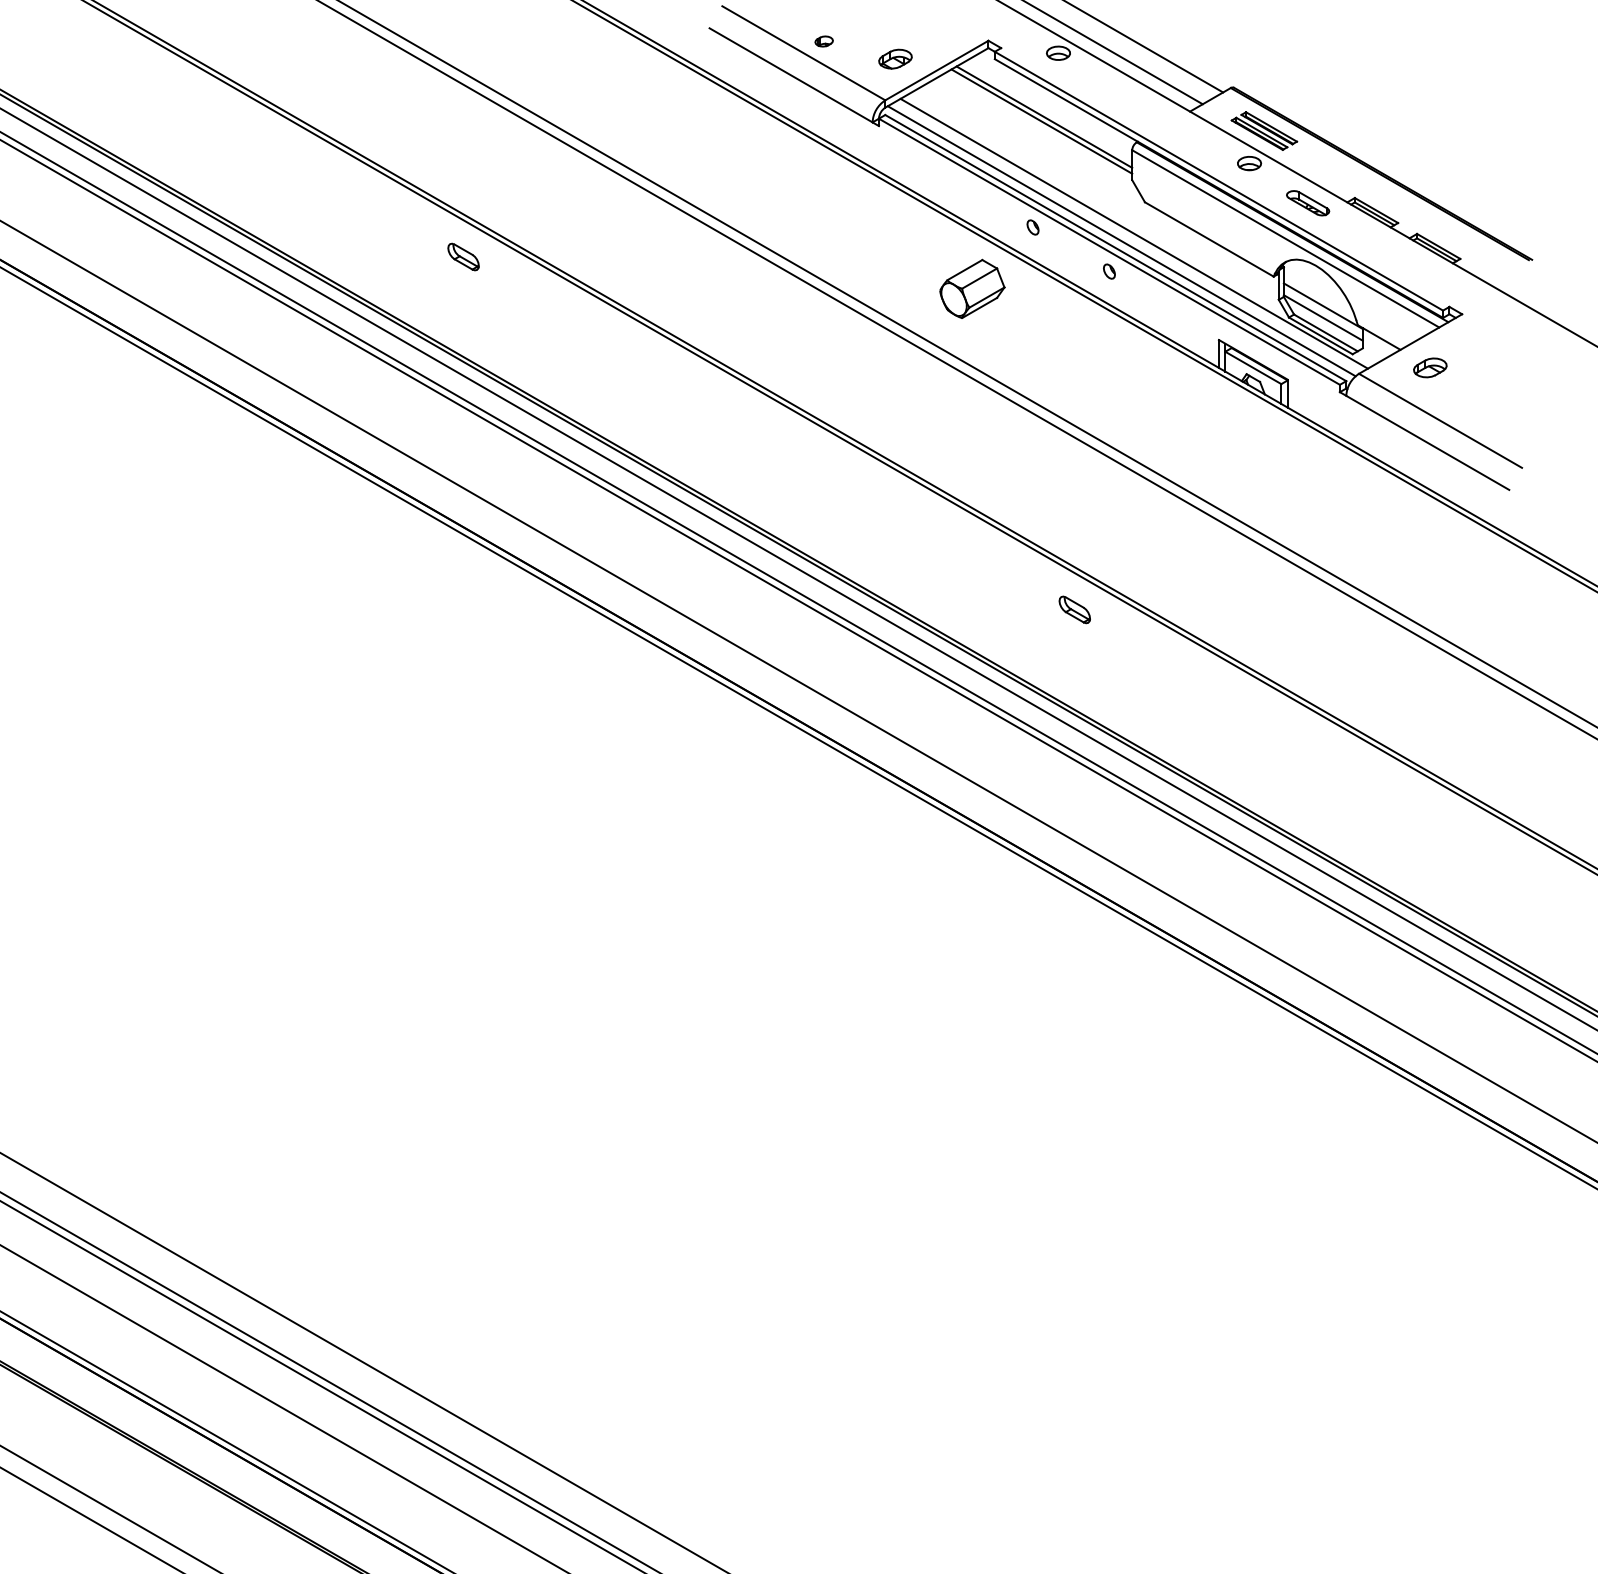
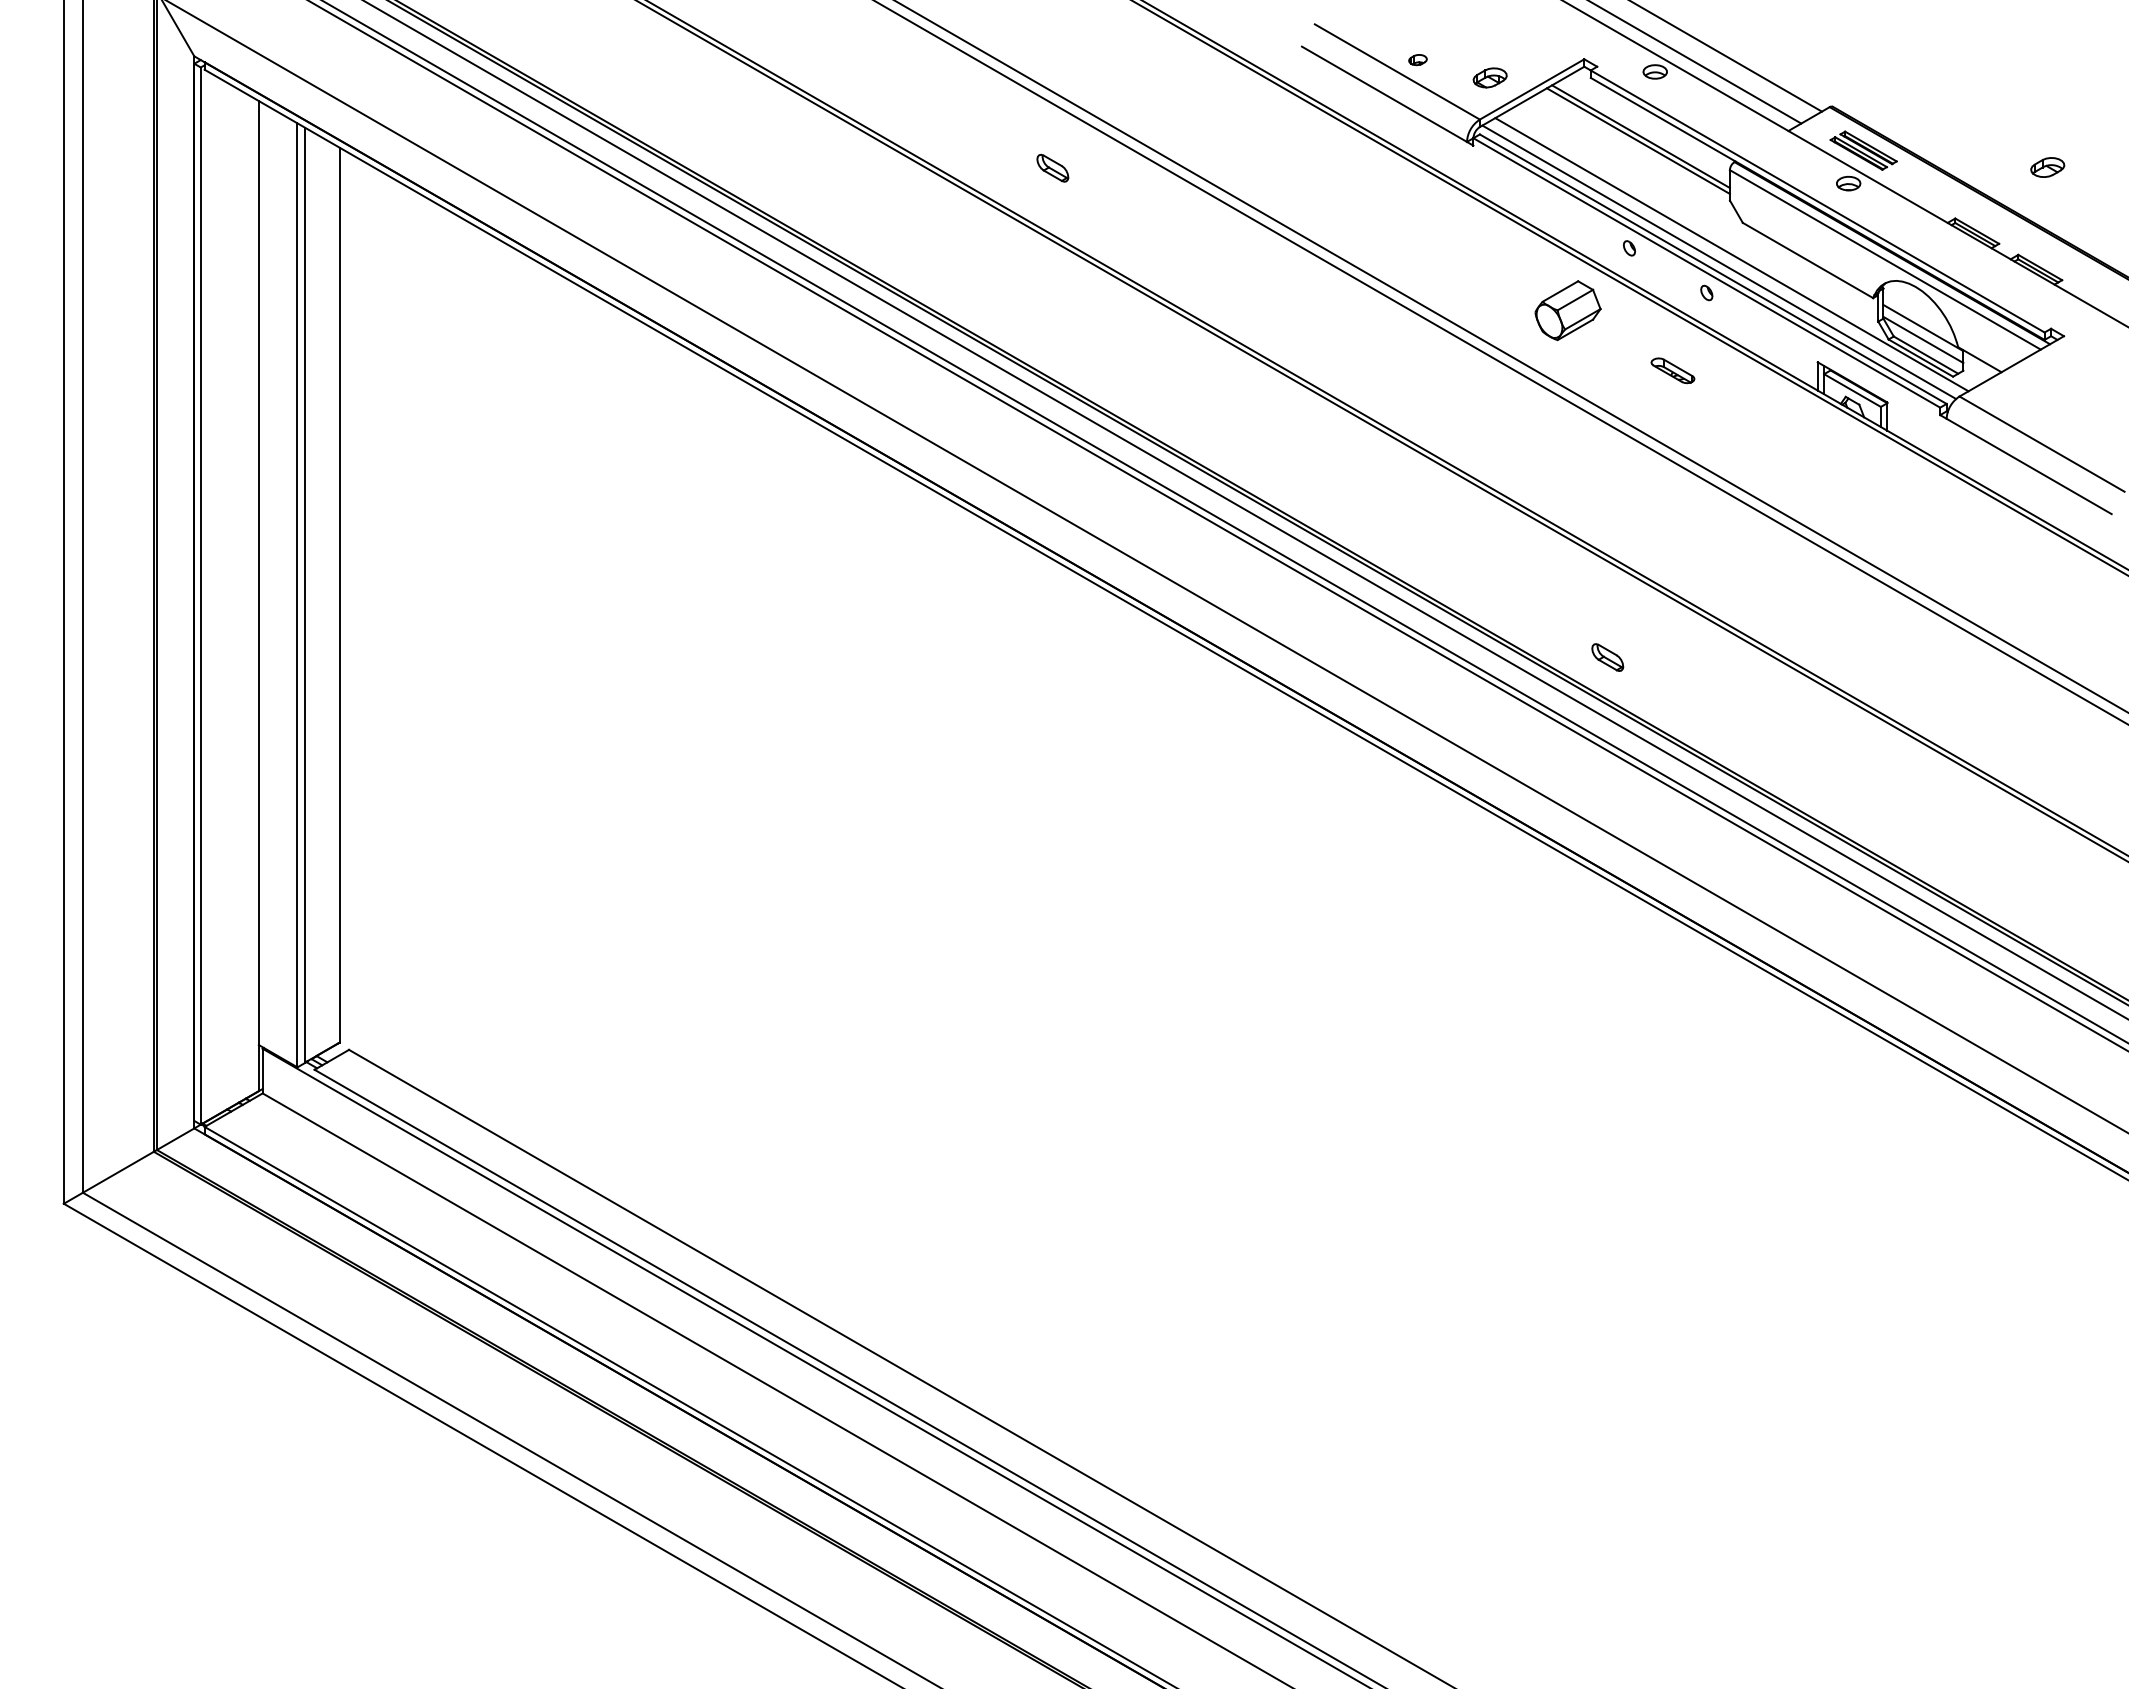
part: (1307, 202) -> (1672, 370), moved
part: (463, 256) -> (1052, 167), moved
part: (1430, 367) -> (2047, 167), moved
part: (1074, 609) -> (1607, 657), moved

